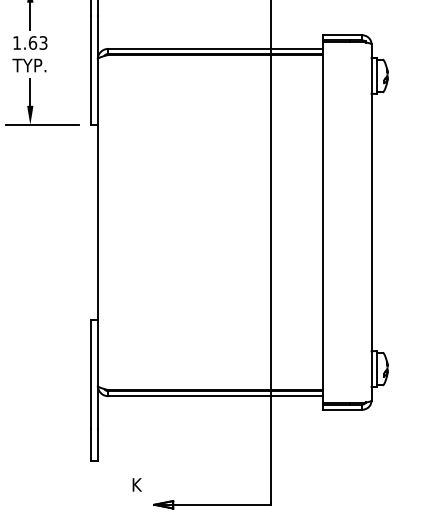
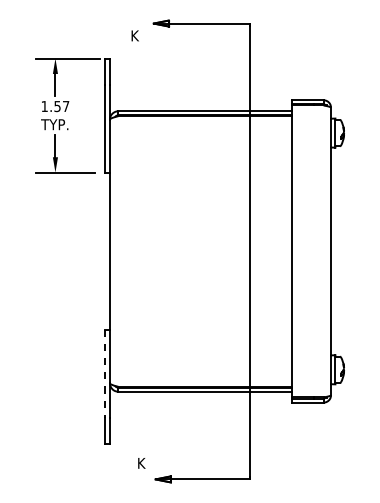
text: (37, 43) -> (61, 106), 1.63 -> 1.57
line: (91, 374) -> (104, 374), solid -> dashed

